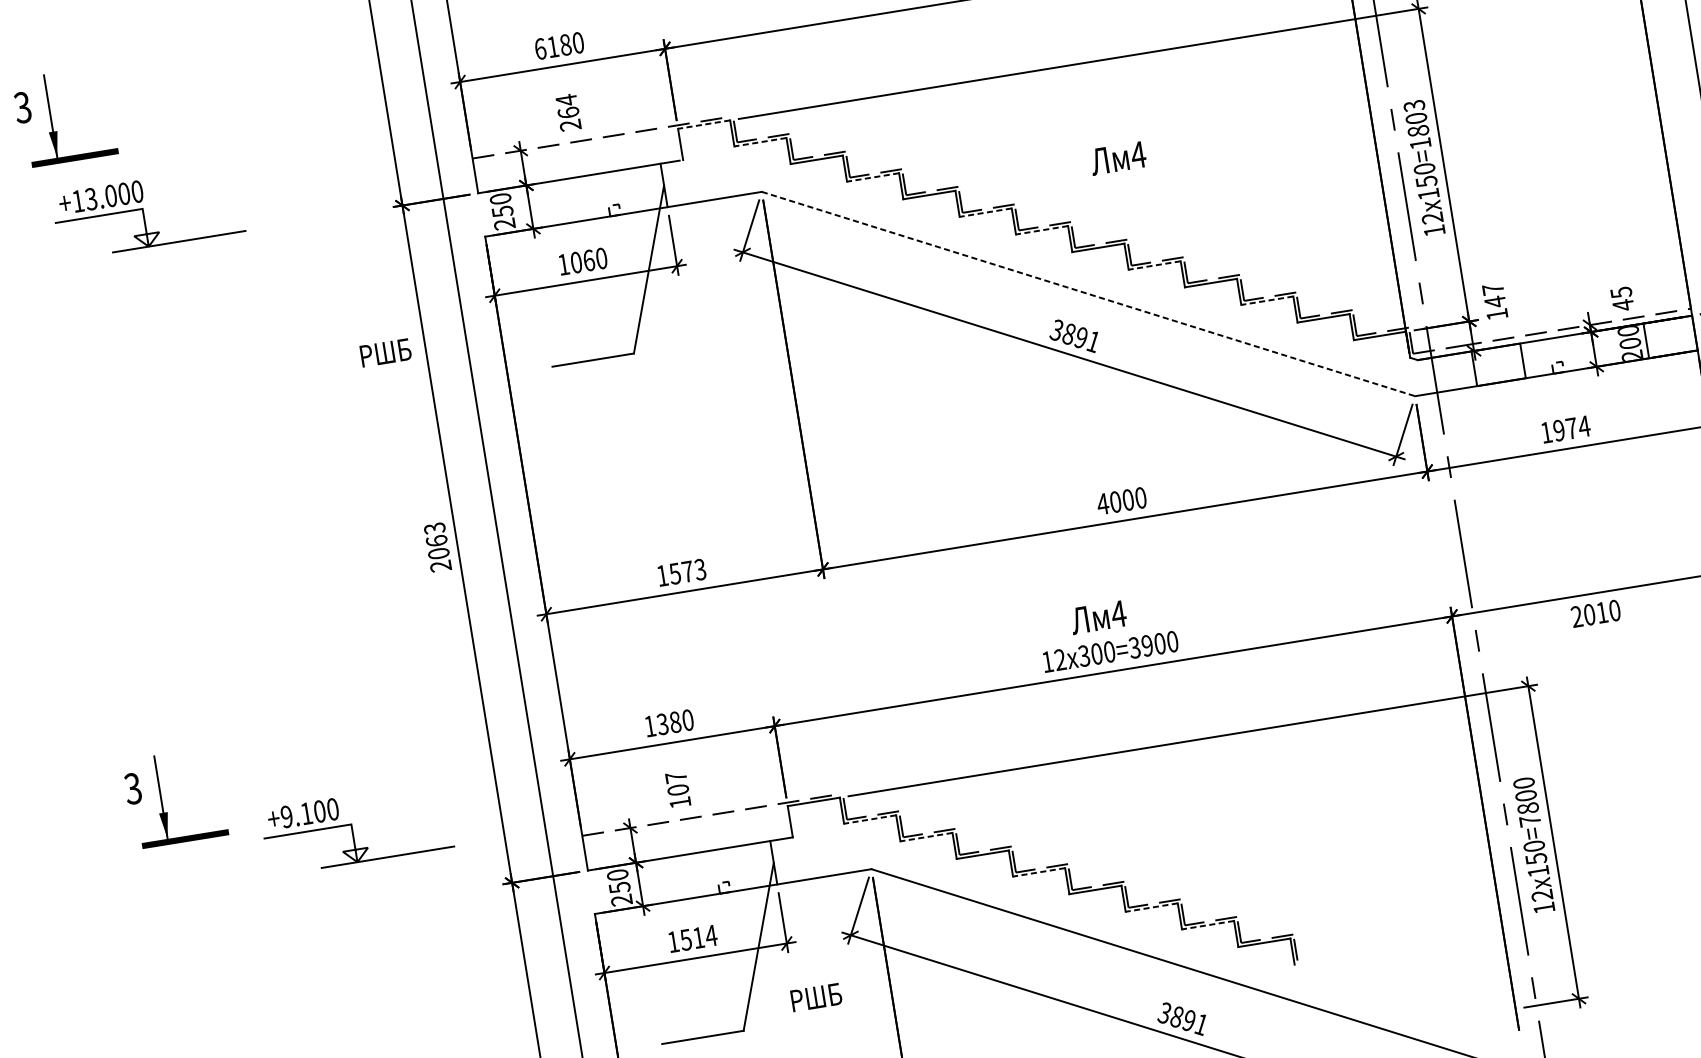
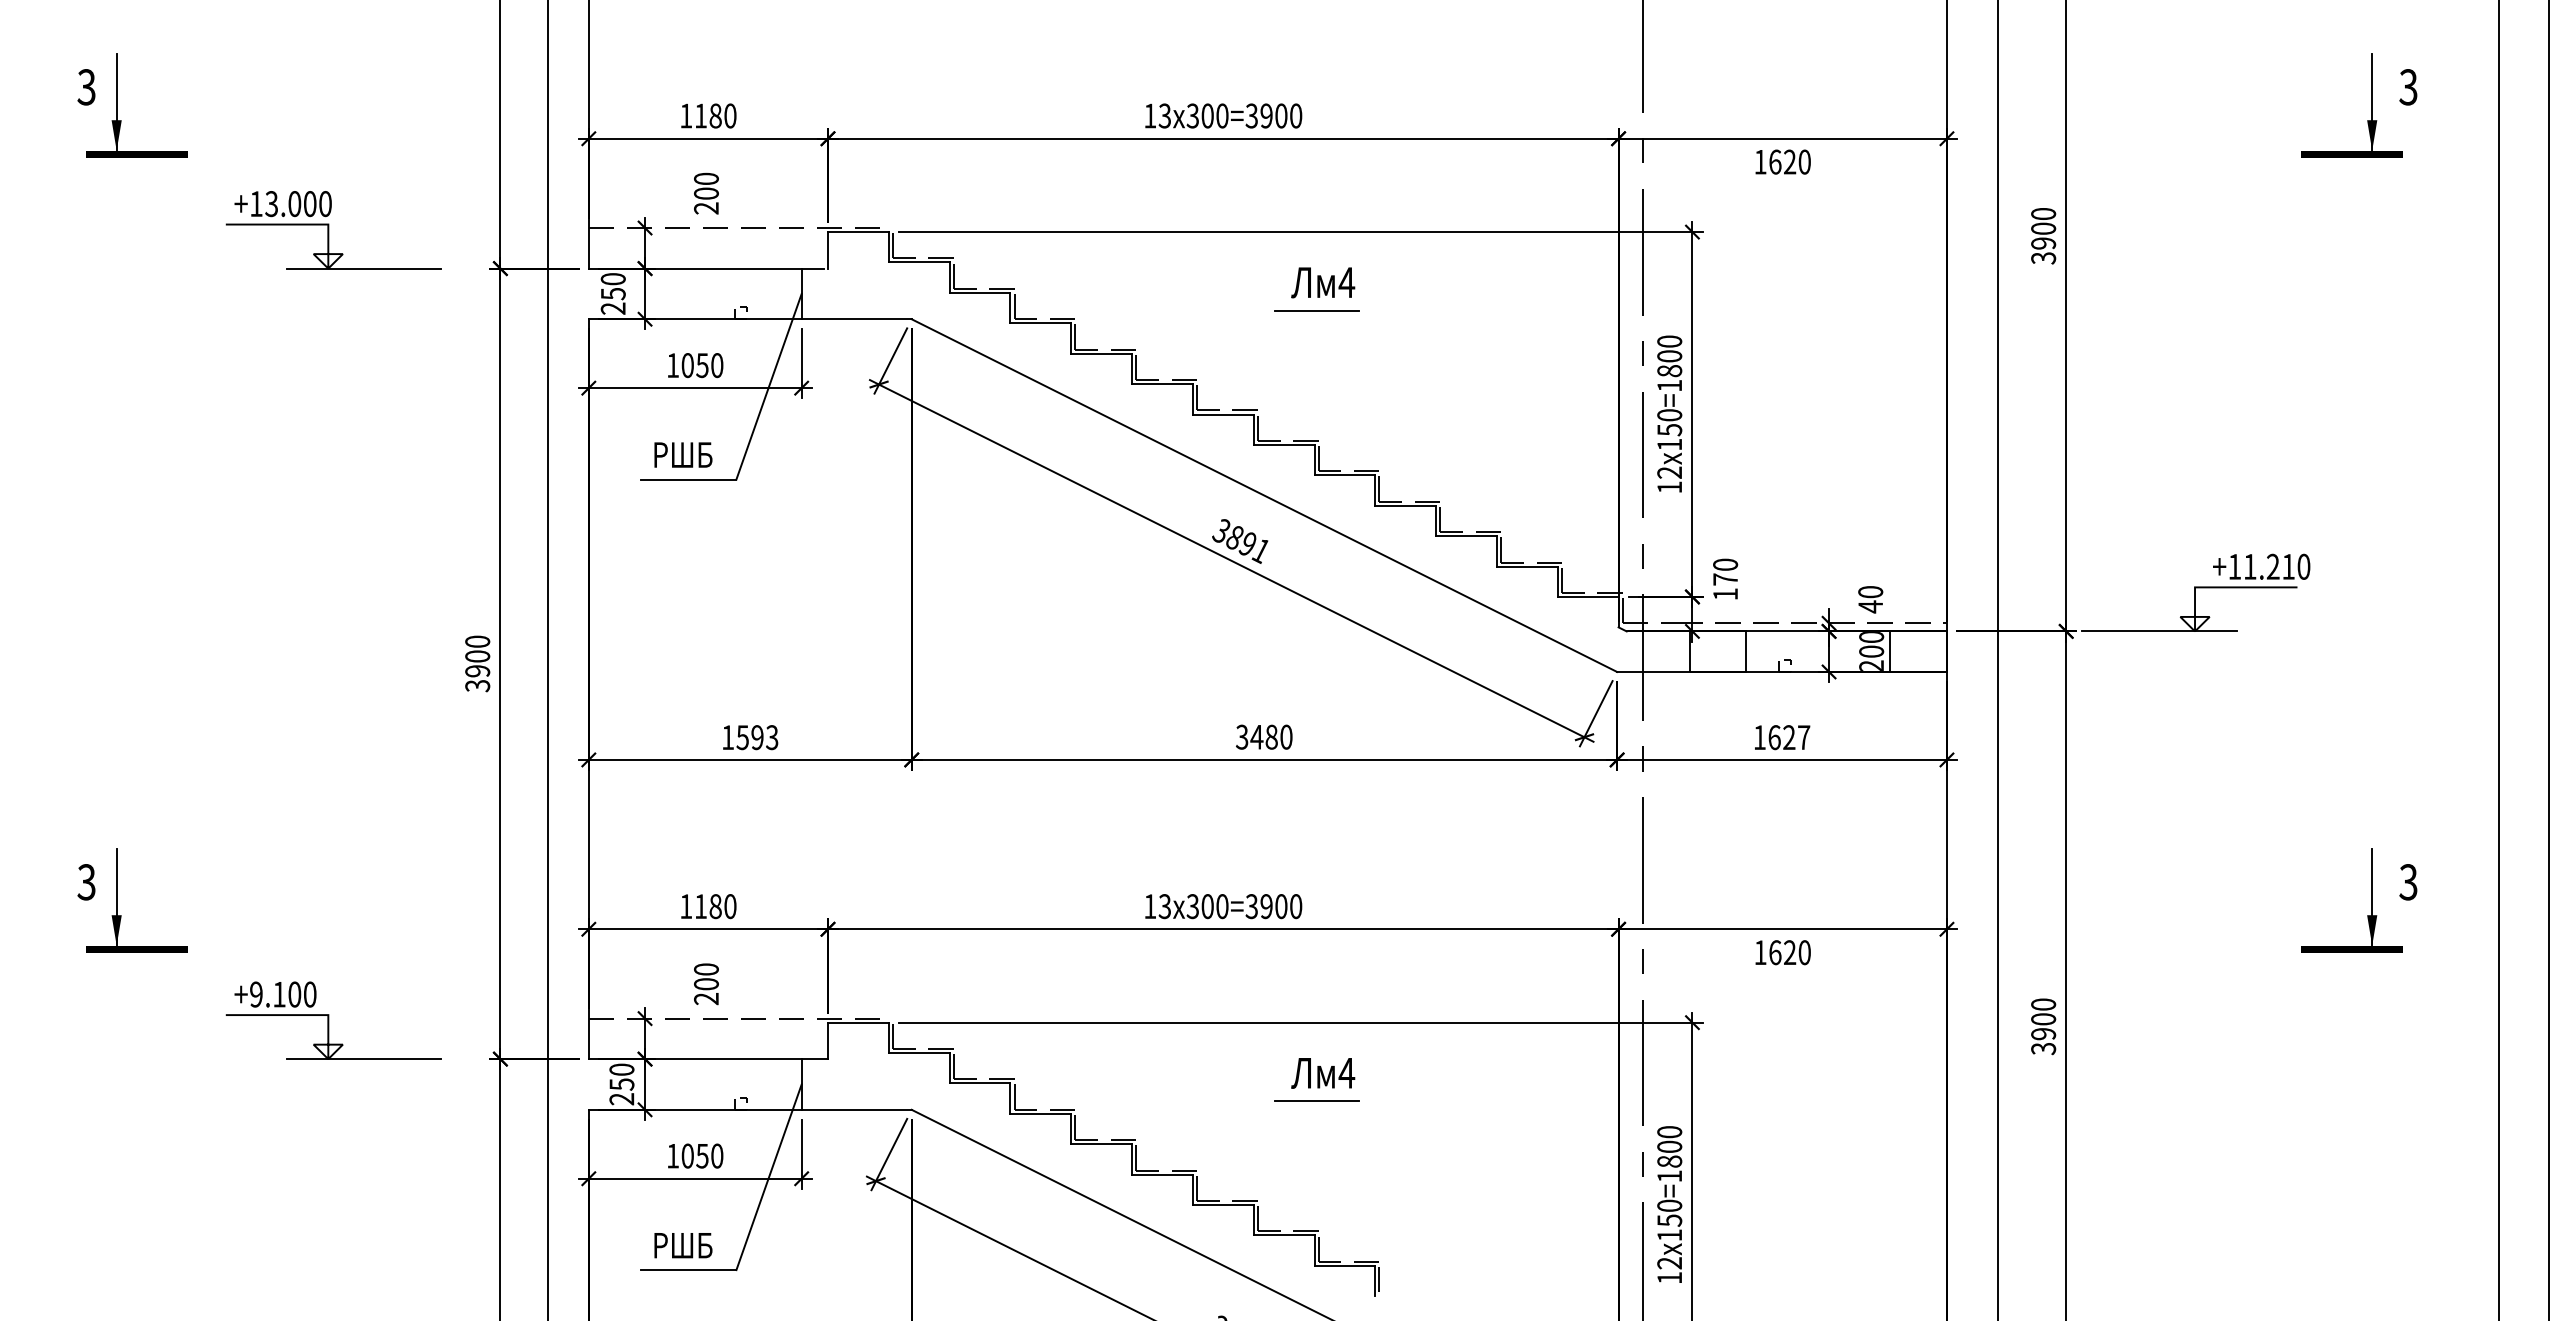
text: (540, 48) -> (686, 115), 6180 -> 1180
text: (567, 105) -> (706, 185), 264 -> 200
text: (1414, 105) -> (1669, 341), 12x150=1803 -> 12x150=1800
line: (703, 125) -> (857, 232), dashed -> solid
line: (1107, 128) -> (1316, 310), added
line: (759, 142) -> (918, 262), dashed -> solid
text: (1118, 158) -> (1323, 282), moved
line: (872, 177) -> (1040, 323), dashed -> solid
line: (985, 212) -> (1162, 384), dashed -> solid
part: (147, 213) -> (333, 230), moved
line: (1041, 230) -> (1222, 414), dashed -> solid
text: (589, 260) -> (702, 365), 1060 -> 1050
line: (1154, 265) -> (1344, 475), dashed -> solid
text: (1621, 292) -> (1870, 592), 45 -> 40
line: (1088, 293) -> (1264, 495), dashed -> solid
text: (1494, 295) -> (1725, 572), 147 -> 170
line: (1267, 301) -> (1466, 536), dashed -> solid
text: (385, 352) -> (683, 454), moved
text: (1571, 428) -> (1789, 737), 1974 -> 1627
text: (1115, 501) -> (1256, 736), 4000 -> 3480
text: (437, 547) -> (477, 663), 2063 -> 3900
text: (687, 571) -> (757, 737), 1573 -> 1593
text: (1589, 614) -> (1775, 952), 2010 -> 1620
text: (1098, 617) -> (1323, 1073), moved
text: (1059, 659) -> (1164, 906), 12x300=3900 -> 13x300=3900
text: (662, 724) -> (700, 906), 1380 -> 1180
text: (678, 790) -> (706, 984), 107 -> 200
line: (1217, 805) -> (1316, 1101), added
line: (869, 820) -> (918, 1053), dashed -> solid
text: (1530, 821) -> (1669, 1176), 12x150=7800 -> 12x150=1800
part: (356, 828) -> (333, 1020), moved
line: (925, 837) -> (979, 1083), dashed -> solid
line: (1038, 872) -> (1101, 1144), dashed -> solid
line: (1151, 908) -> (1222, 1205), dashed -> solid
line: (1207, 925) -> (1283, 1235), dashed -> solid
text: (698, 937) -> (702, 1155), 1514 -> 1050
text: (816, 997) -> (683, 1245), moved

